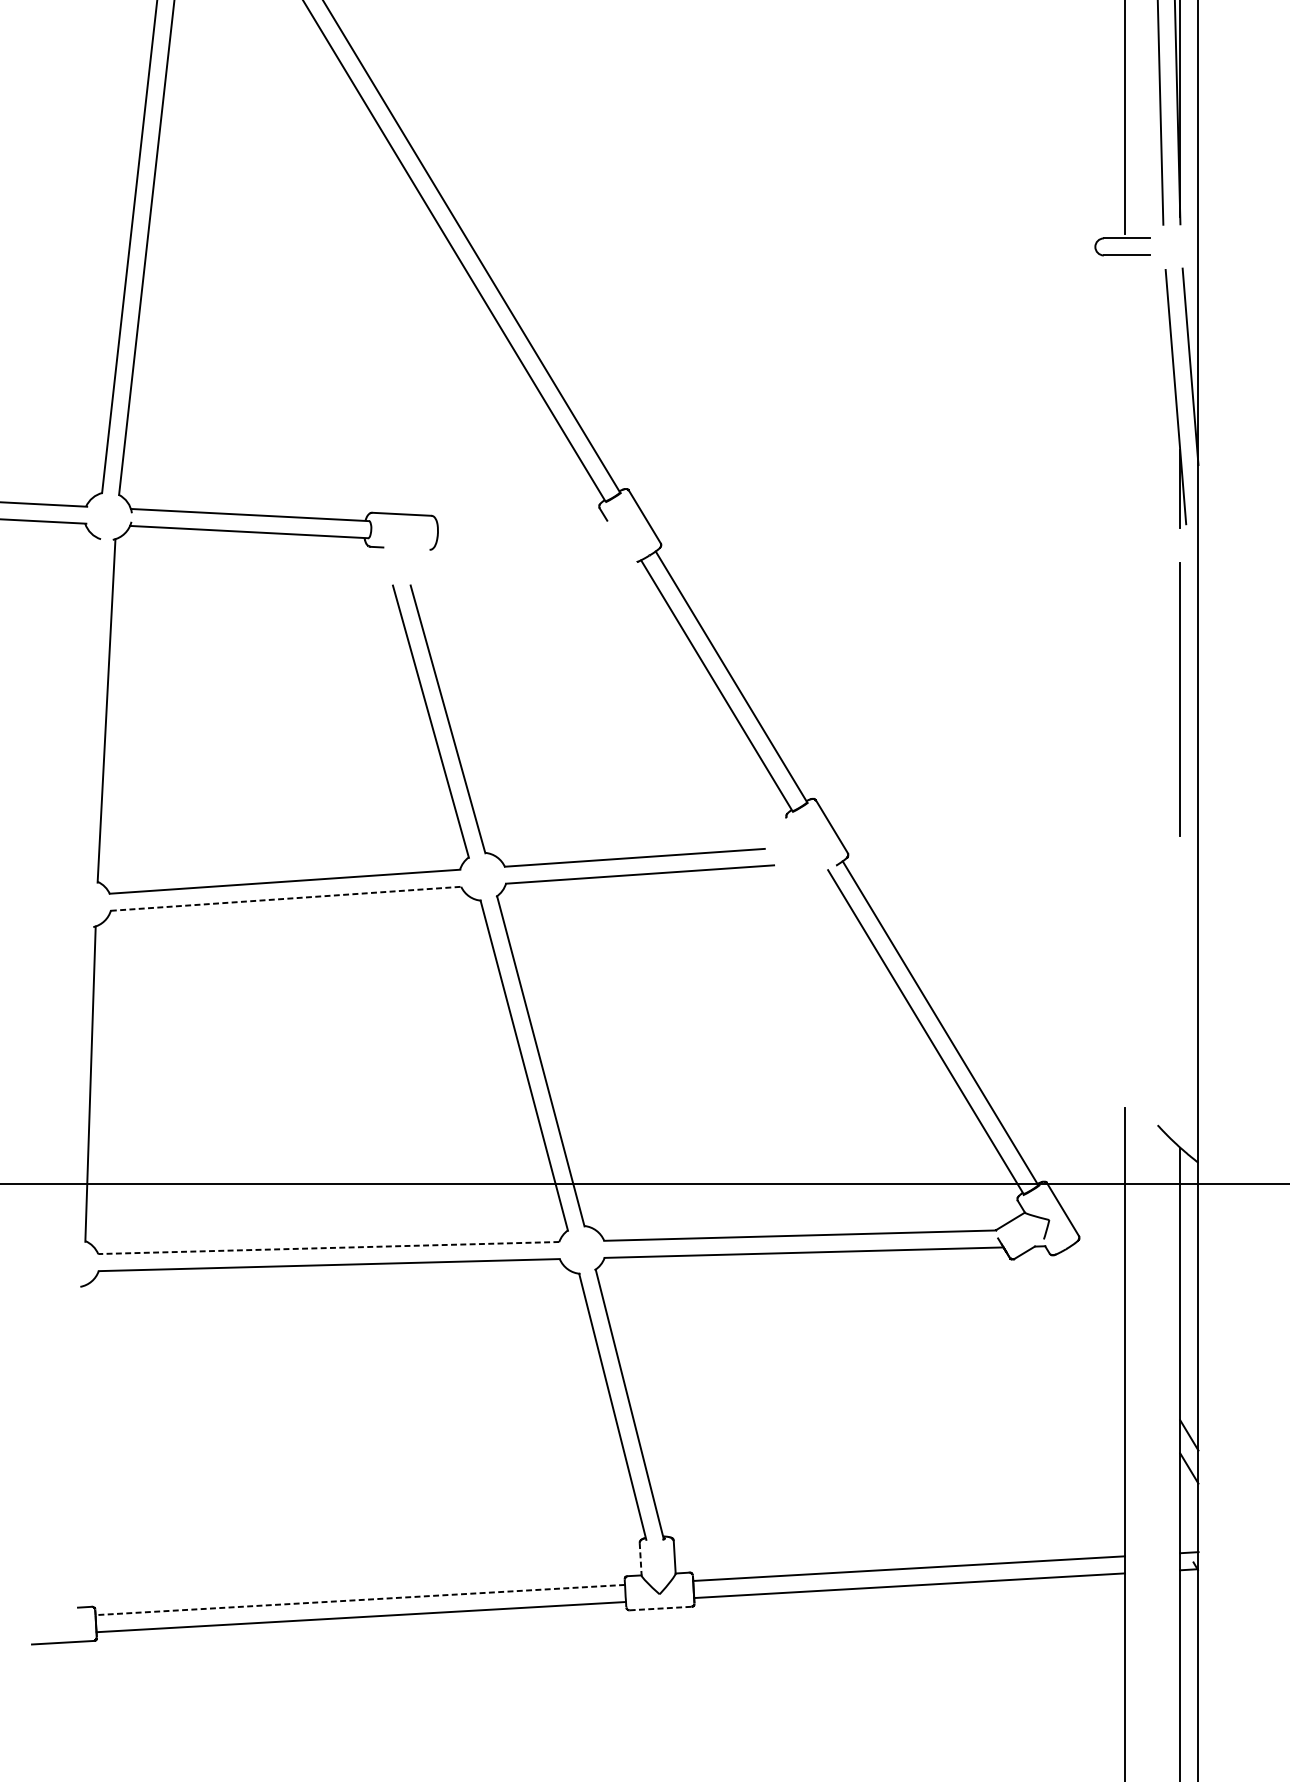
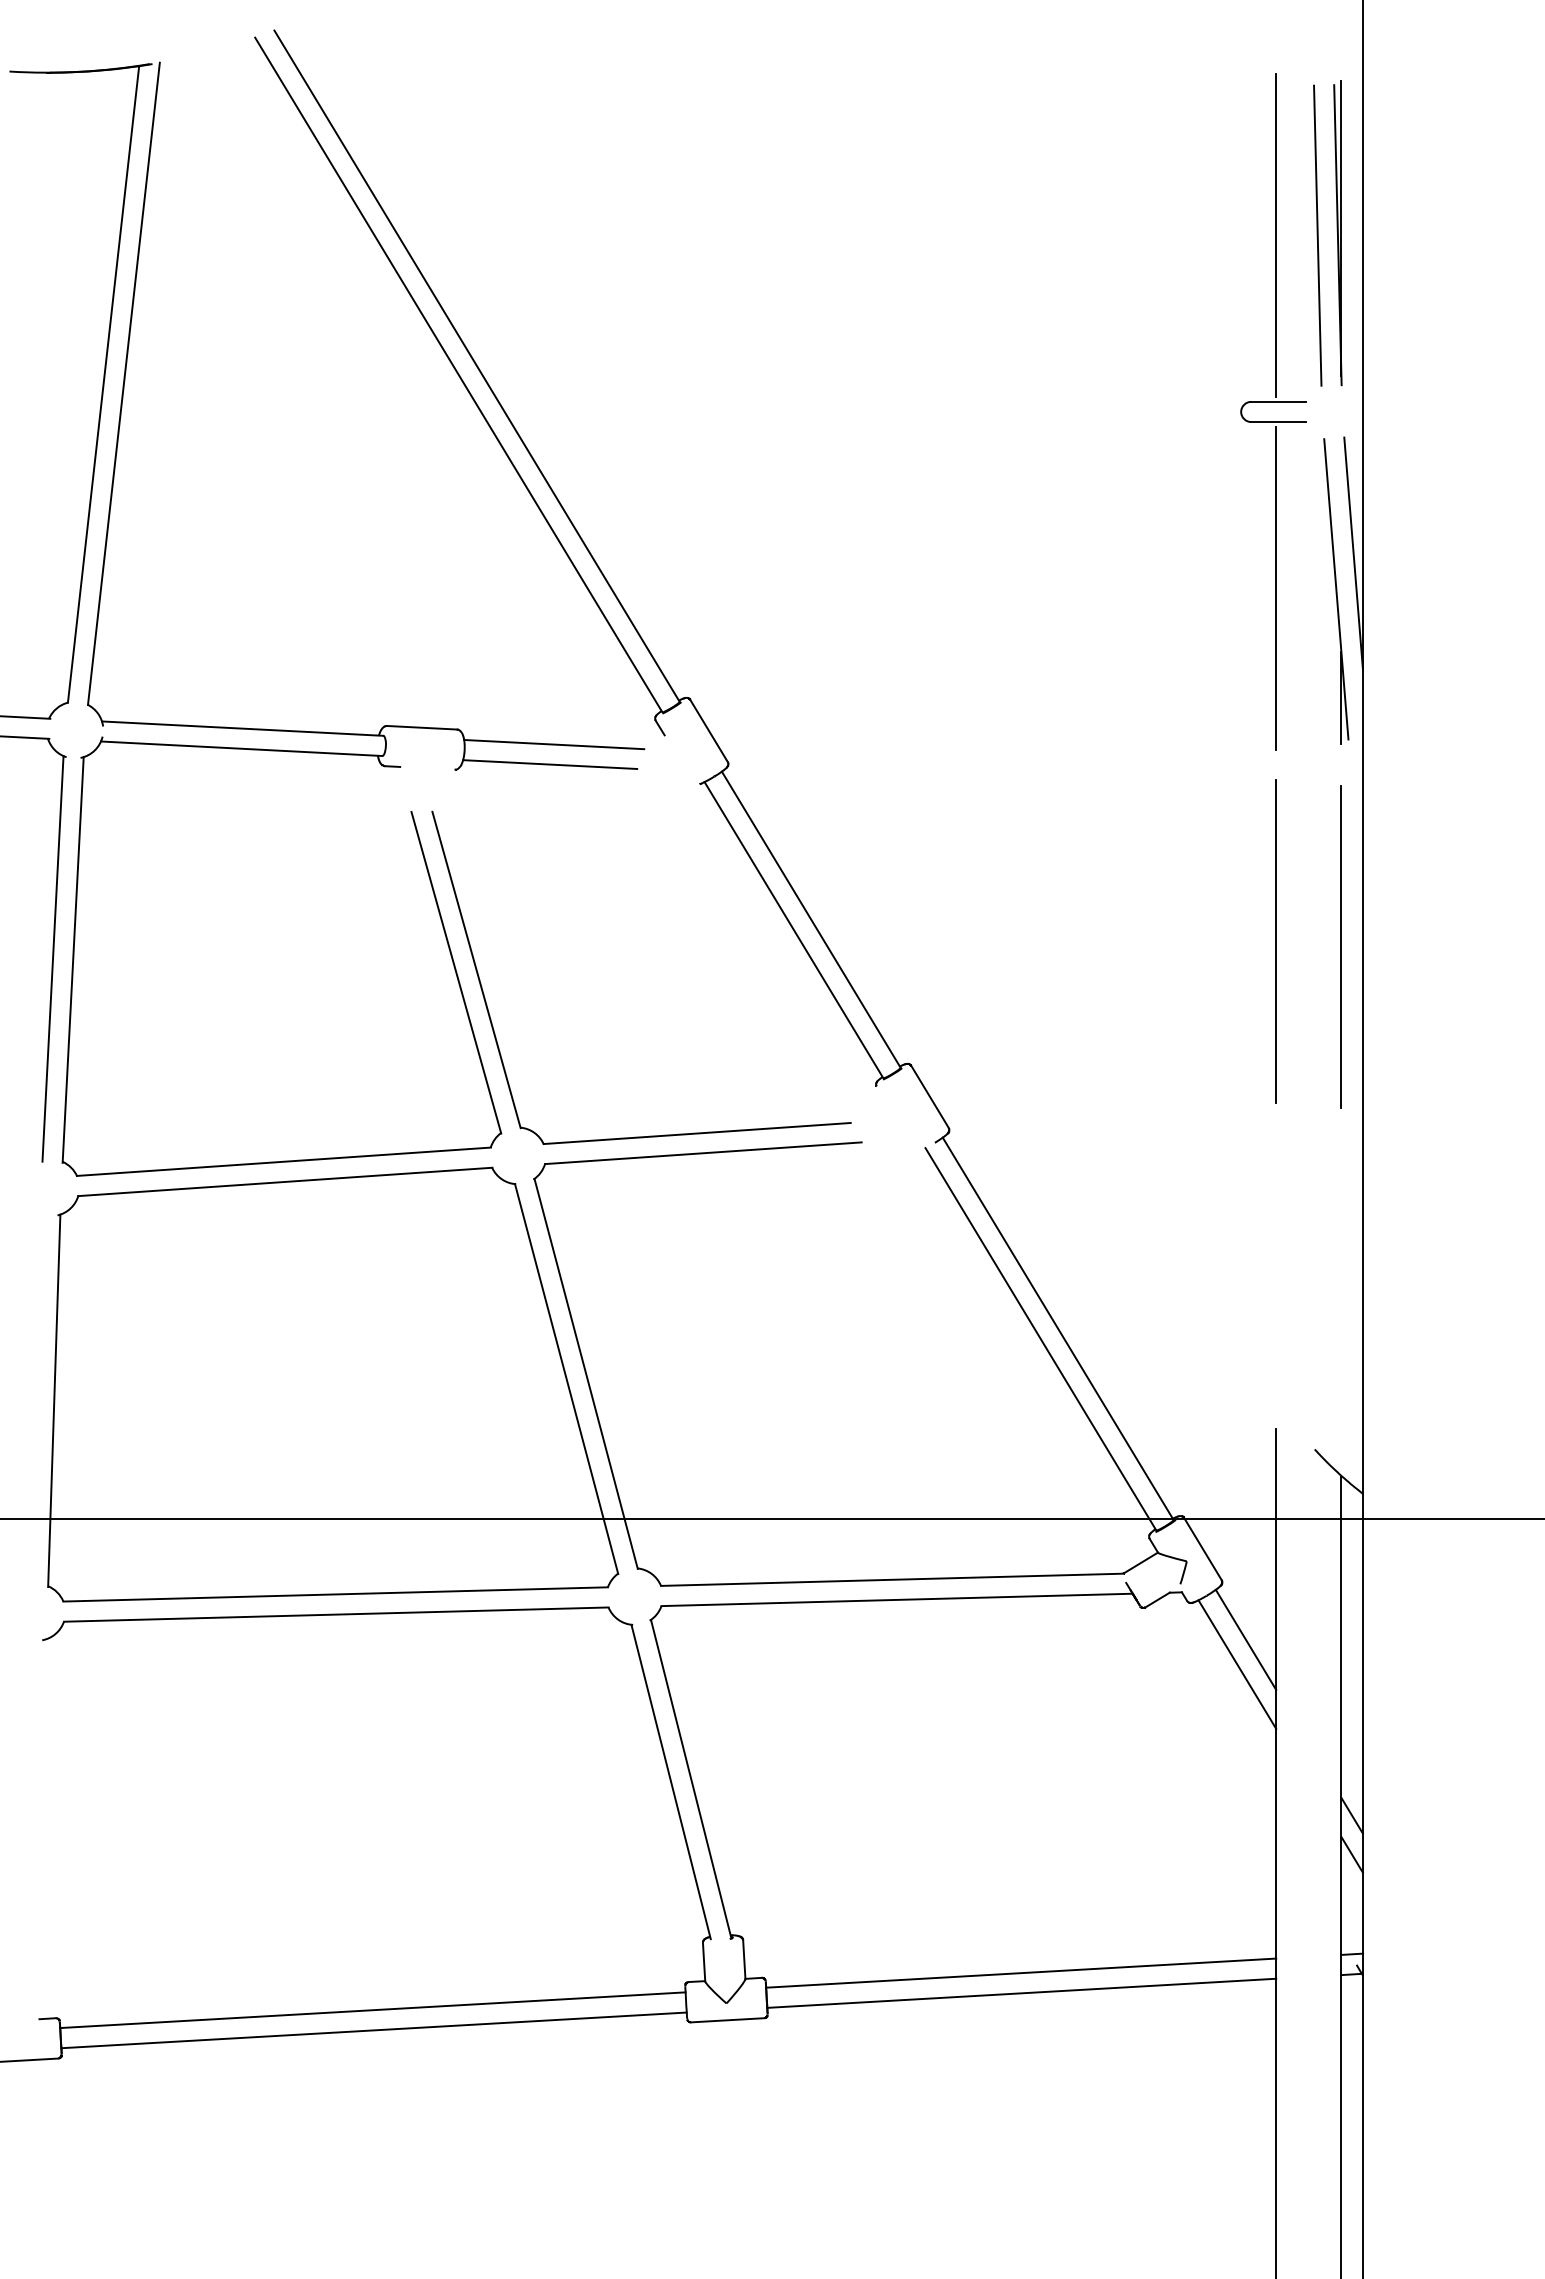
line: (1125, 396) -> (1276, 588), added
line: (514, 528) -> (554, 744), added
line: (510, 545) -> (550, 764), added
line: (1125, 695) -> (1276, 941), added
line: (89, 709) -> (52, 958), added
line: (286, 898) -> (285, 1181), dashed -> solid
line: (328, 1248) -> (335, 1594), dashed -> solid
line: (1099, 1286) -> (1245, 1639), added
line: (1092, 1307) -> (1237, 1664), added
line: (641, 1559) -> (704, 1962), dashed -> solid
line: (359, 1600) -> (372, 2010), dashed -> solid
line: (660, 1608) -> (727, 2020), dashed -> solid

